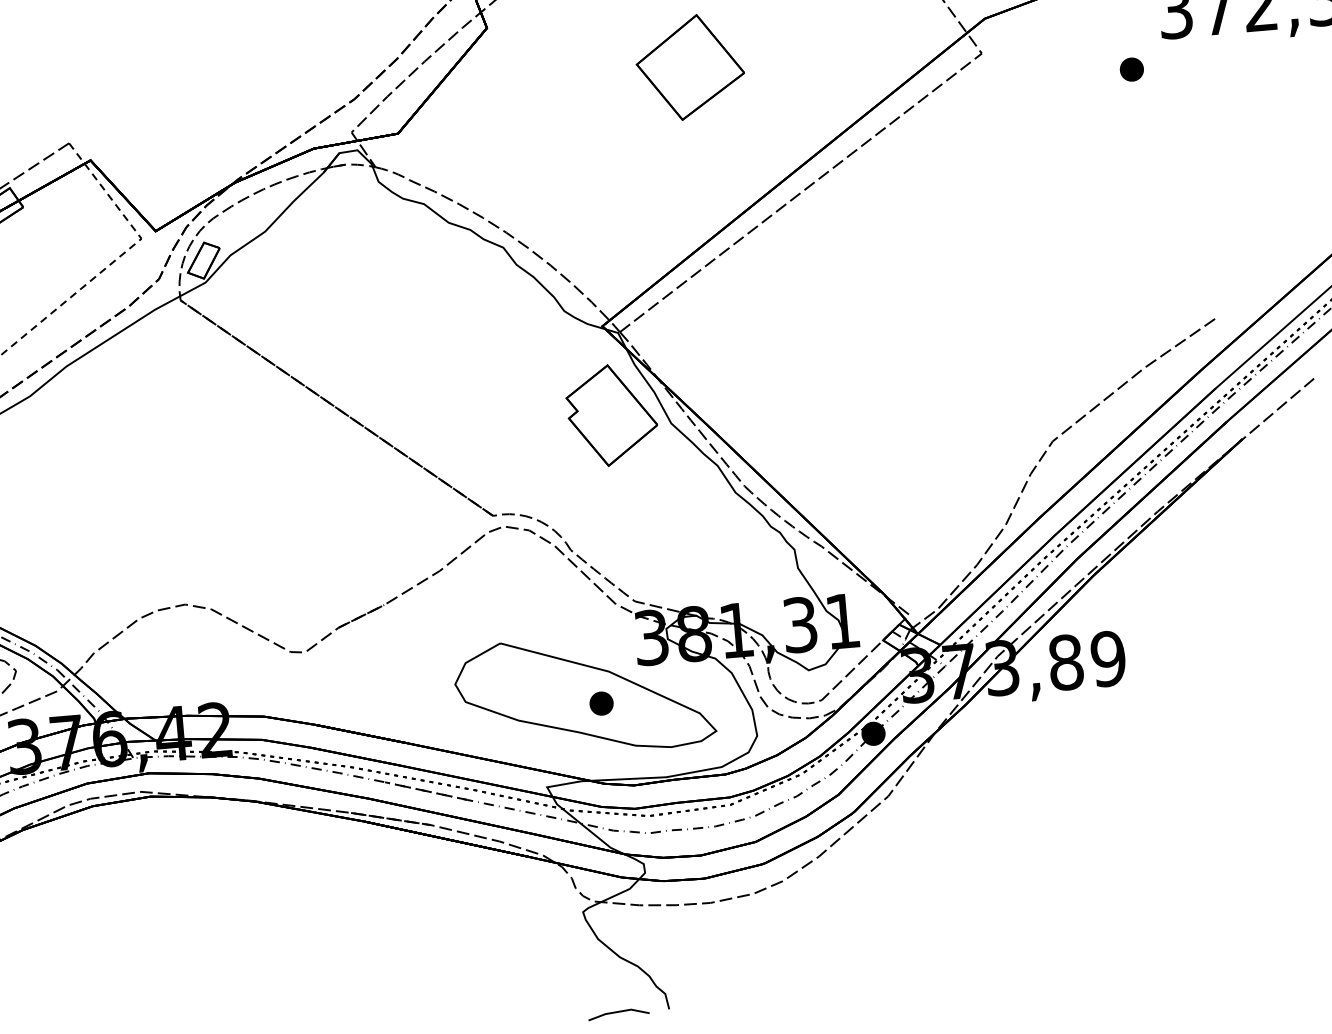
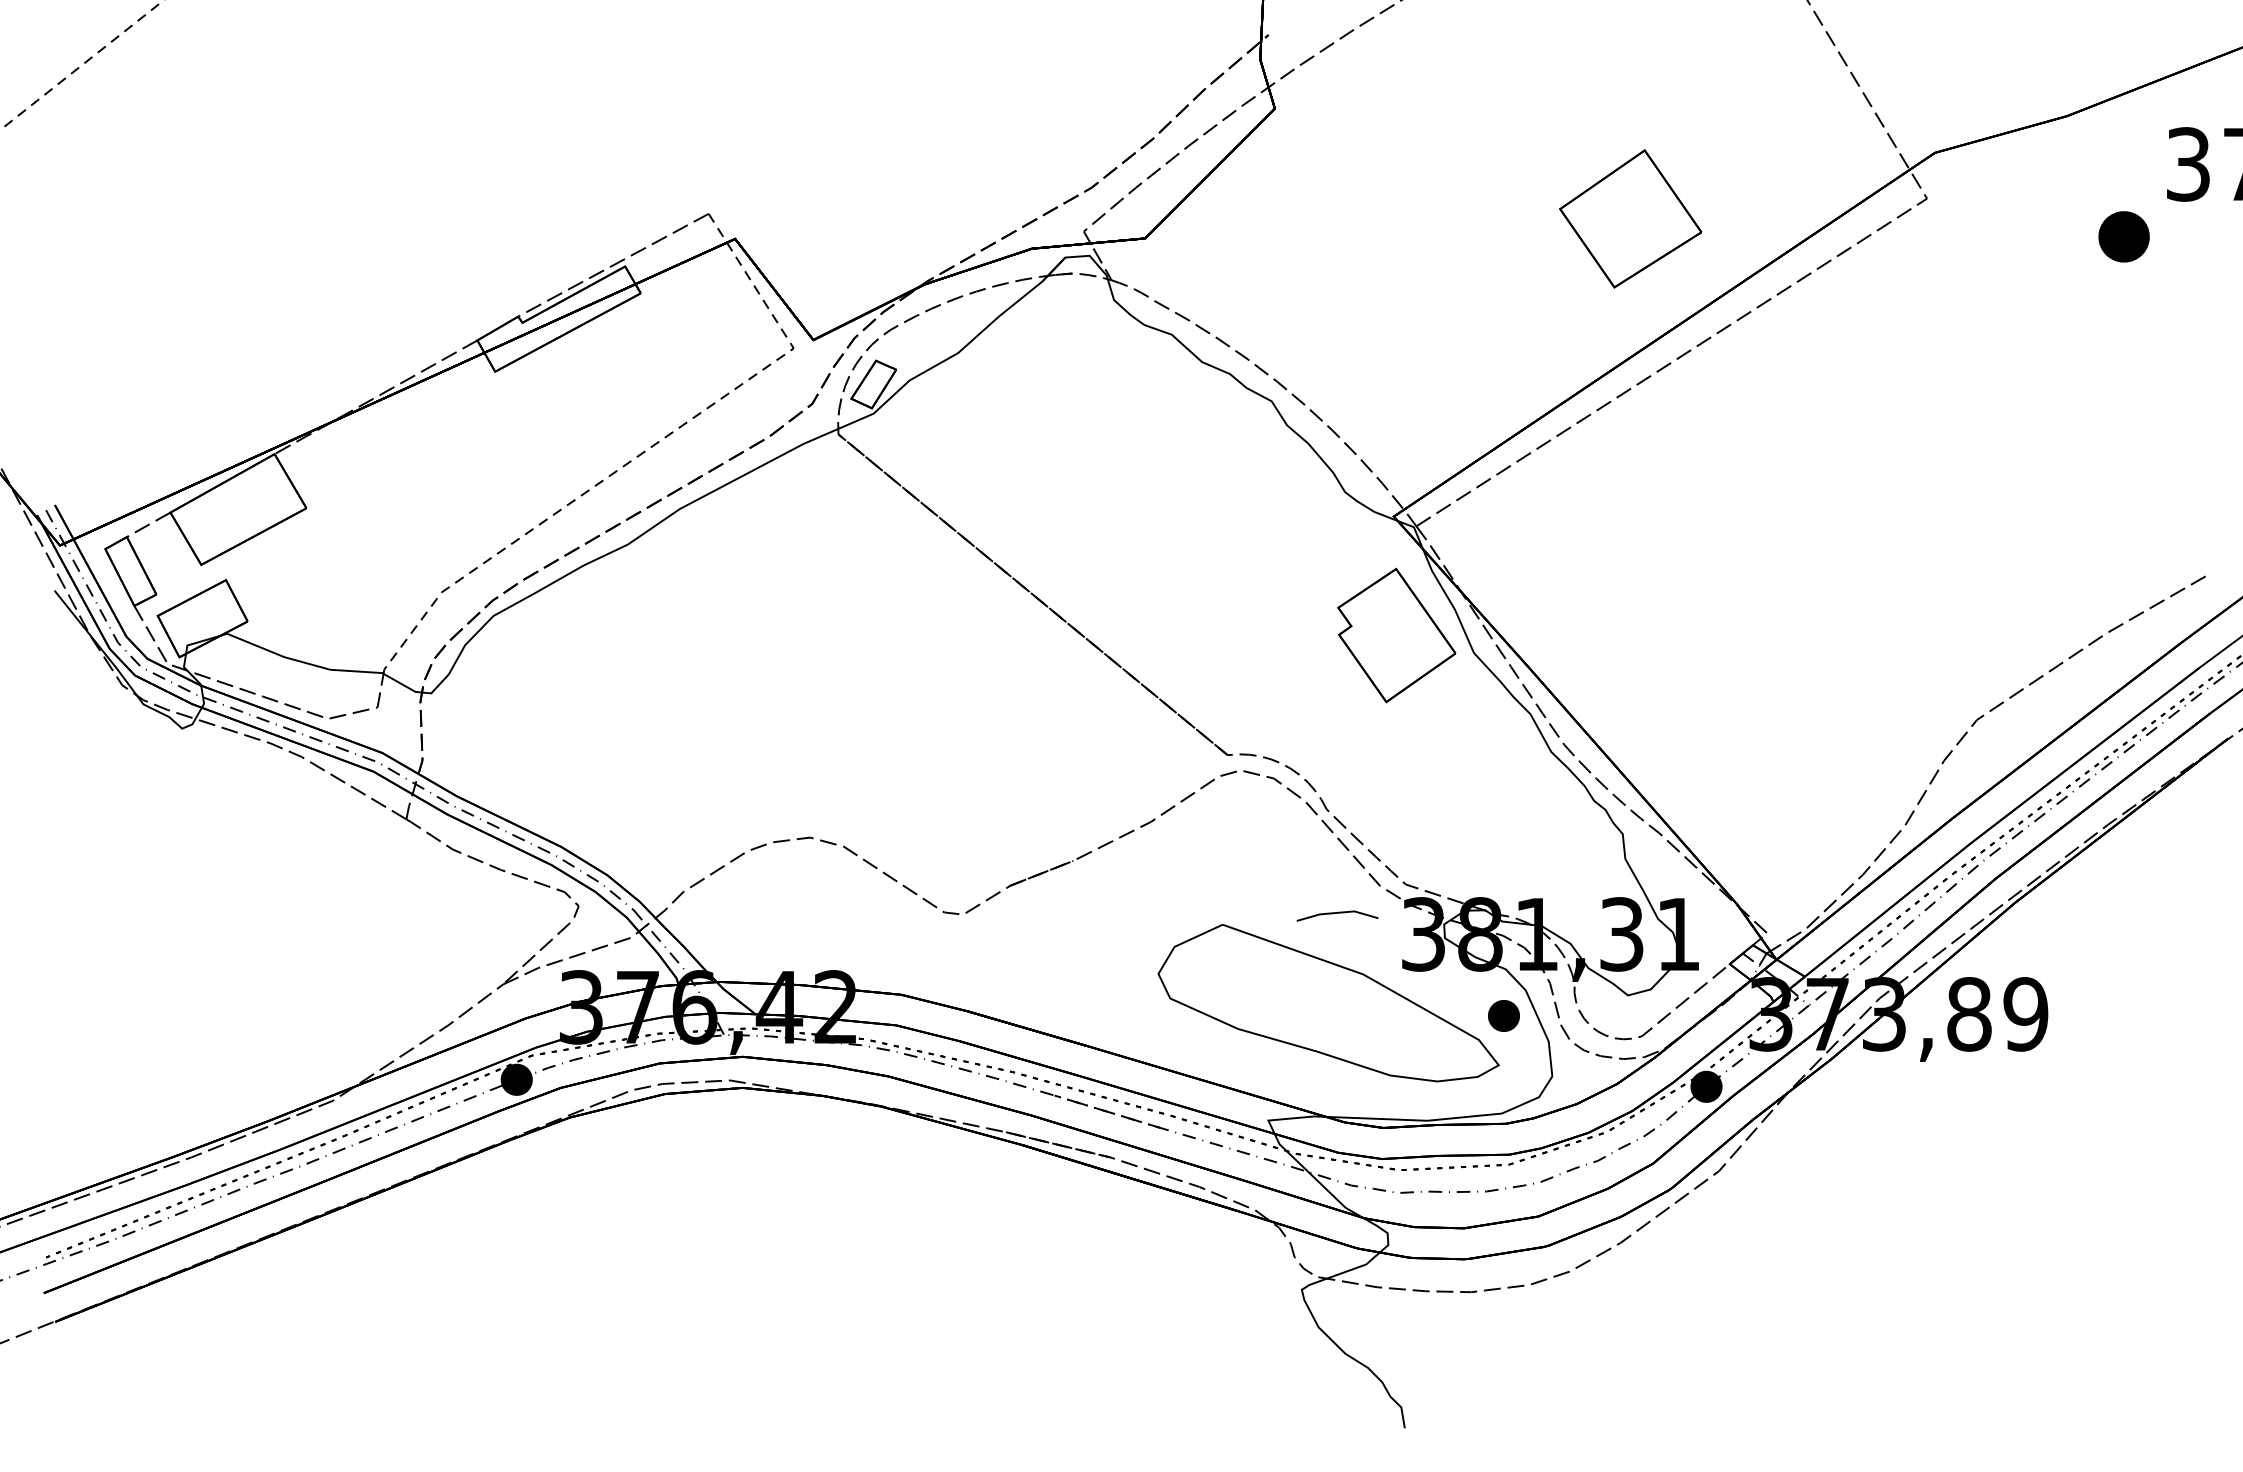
part: (690, 67) -> (1630, 218), moved
part: (1131, 69) -> (2123, 236), size x1.6
part: (601, 703) -> (1503, 1015), moved
line: (618, 1012) -> (1337, 913), moved

